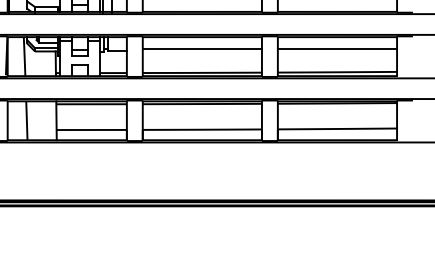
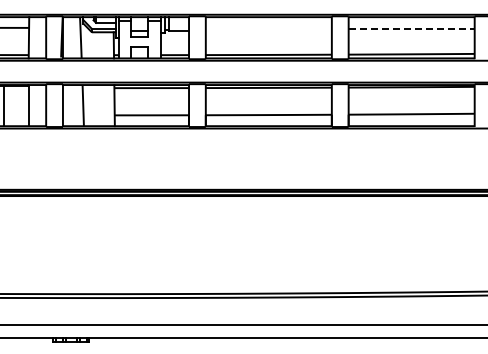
line: (202, 48) -> (268, 29), removed
line: (338, 48) -> (412, 29), solid -> dashed

